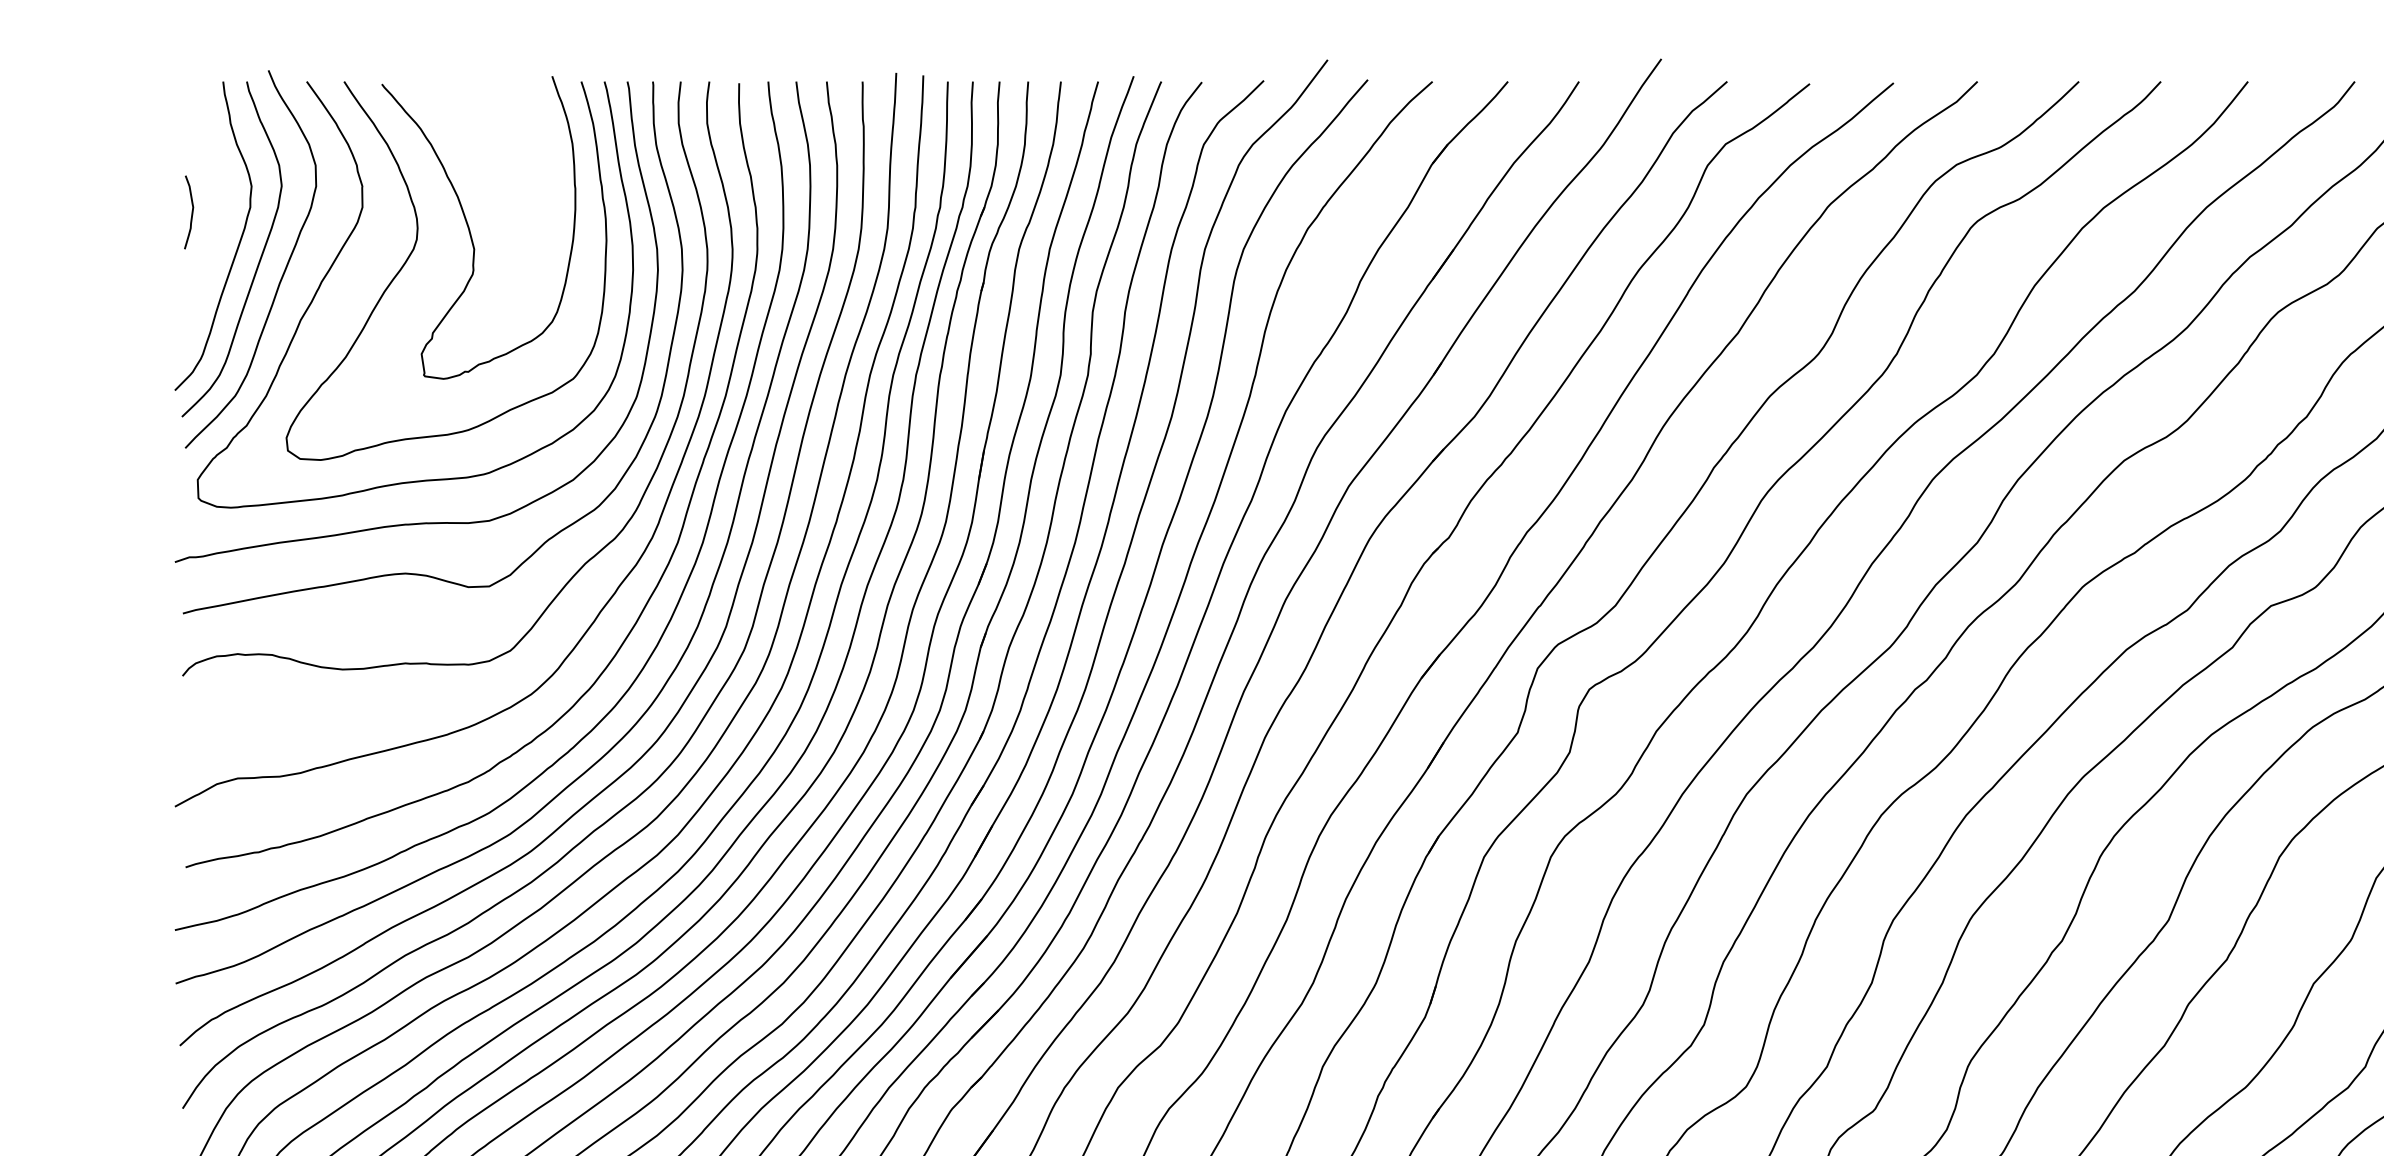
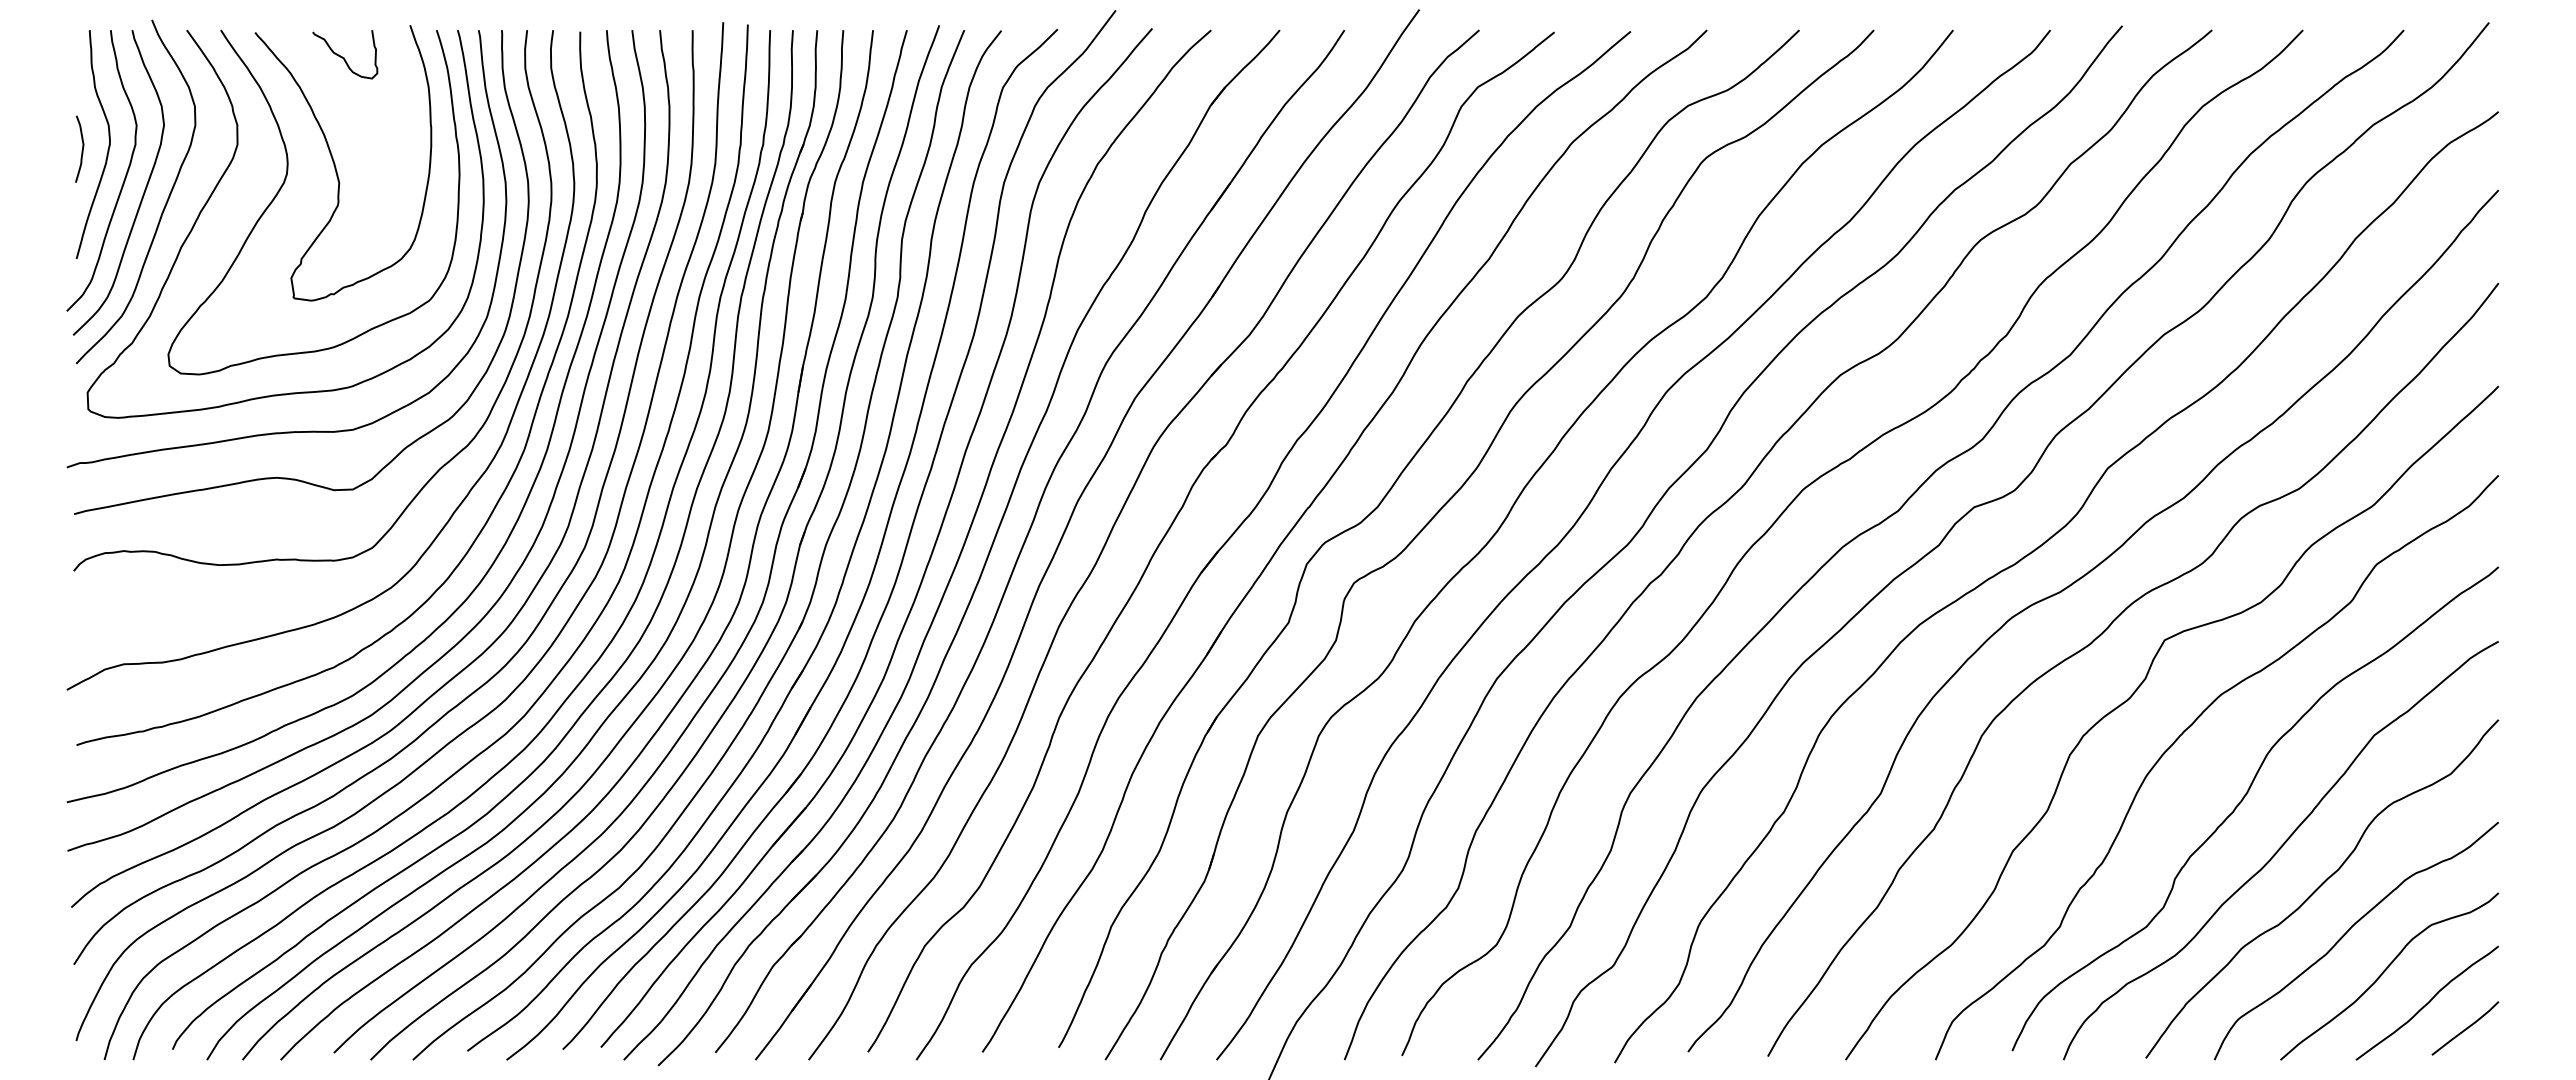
curve: (480, 111) -> (344, 57), added
curve: (219, 212) -> (107, 149), added

